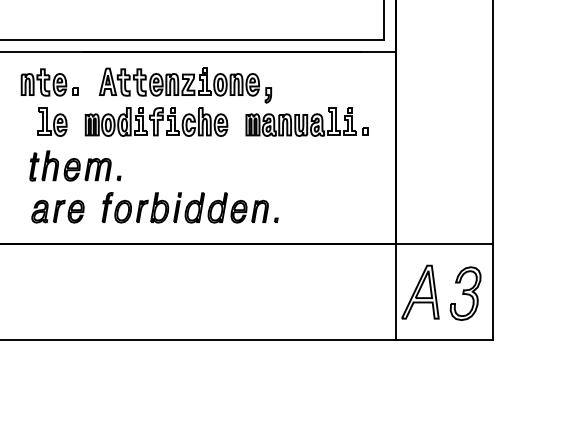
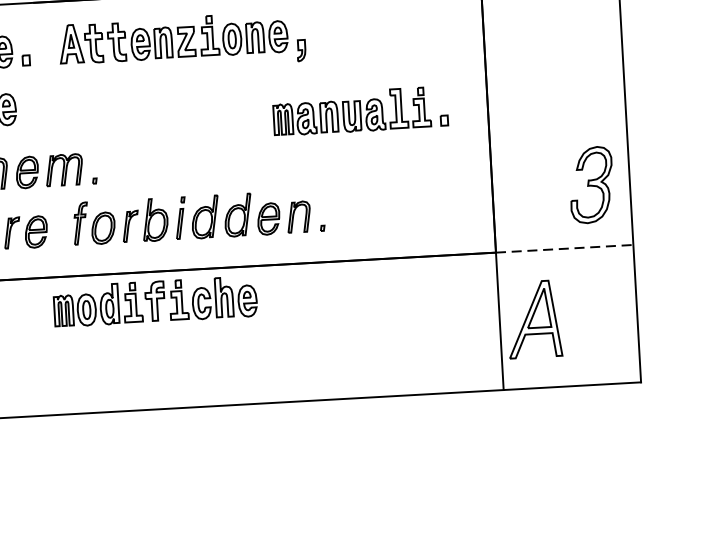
part: (156, 121) -> (155, 300), moved
part: (306, 121) -> (359, 110), moved
line: (444, 244) -> (564, 249), solid -> dashed
part: (465, 293) -> (591, 184), moved

